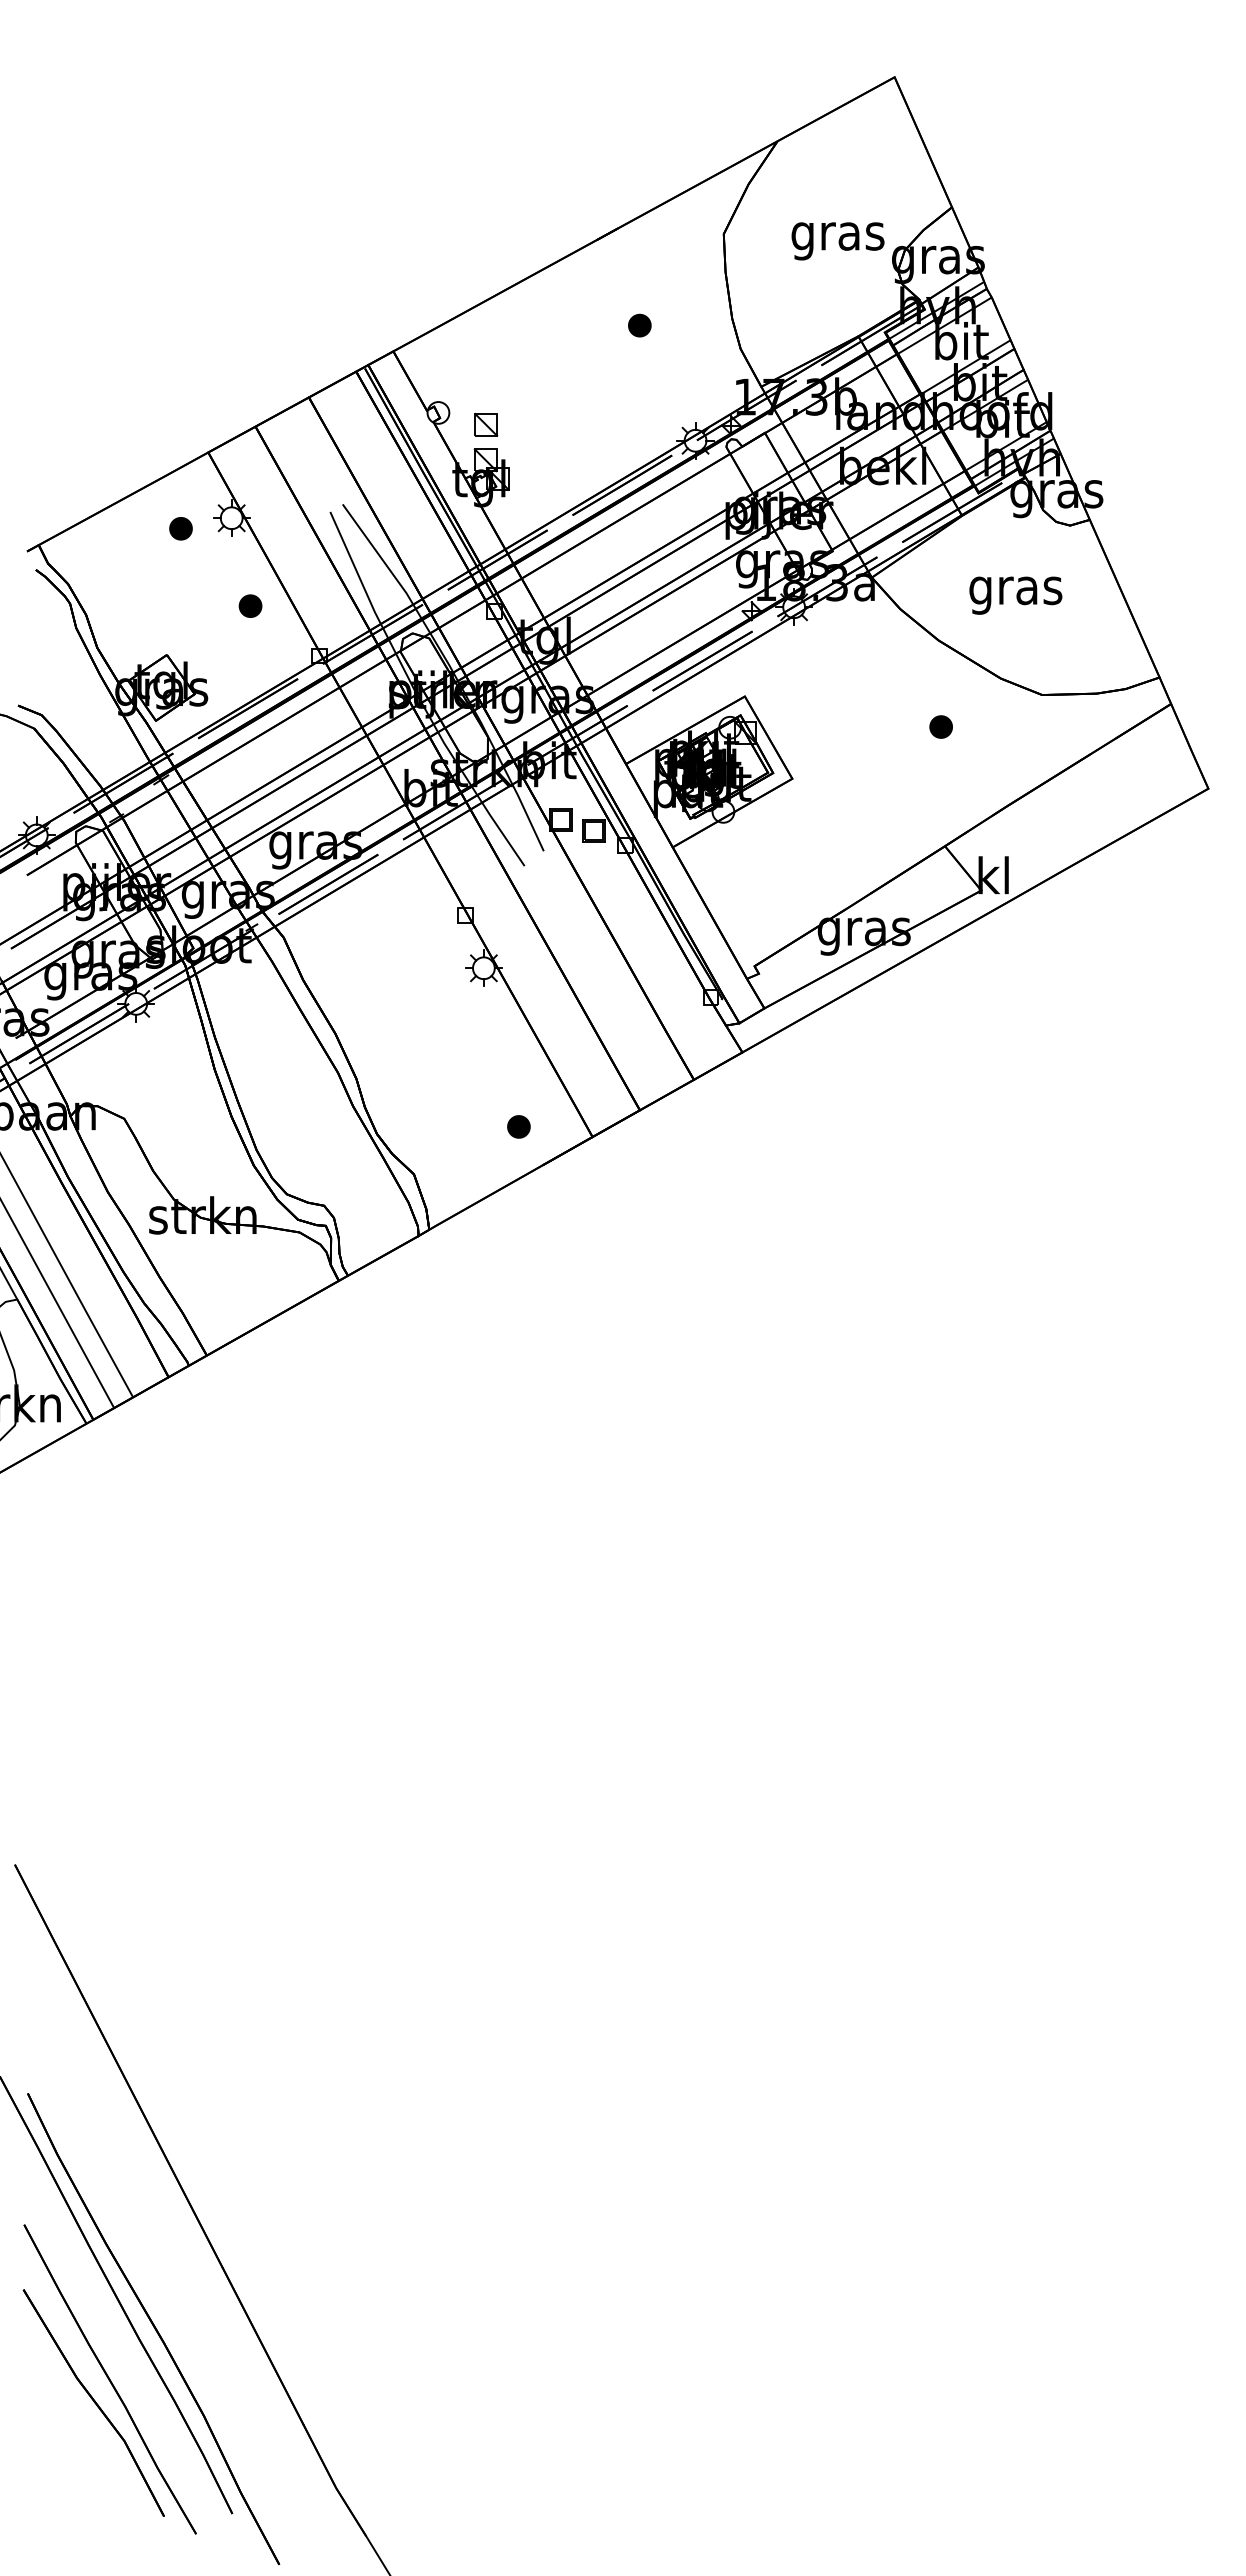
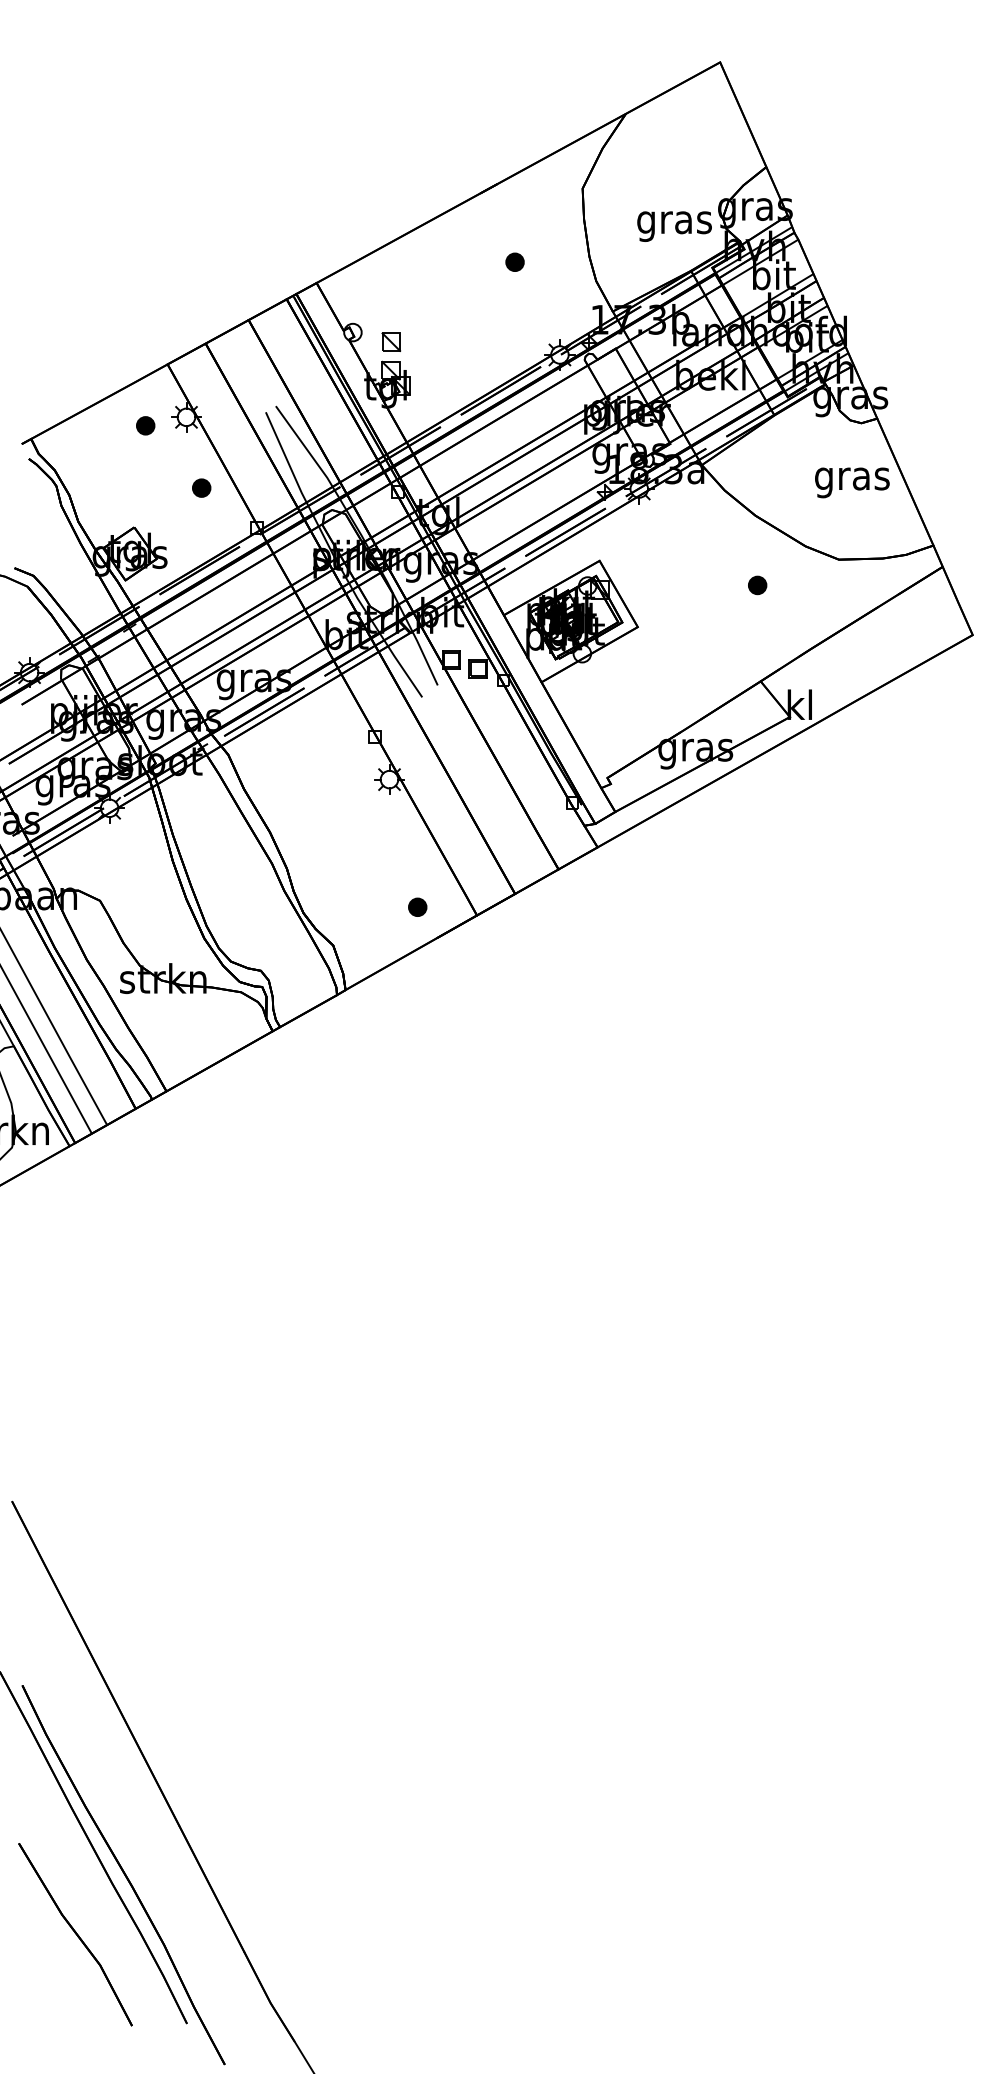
text: (837, 241) -> (674, 226), moved
text: (1015, 595) -> (852, 482), moved
part: (109, 2379) -> (88, 1915), removed

